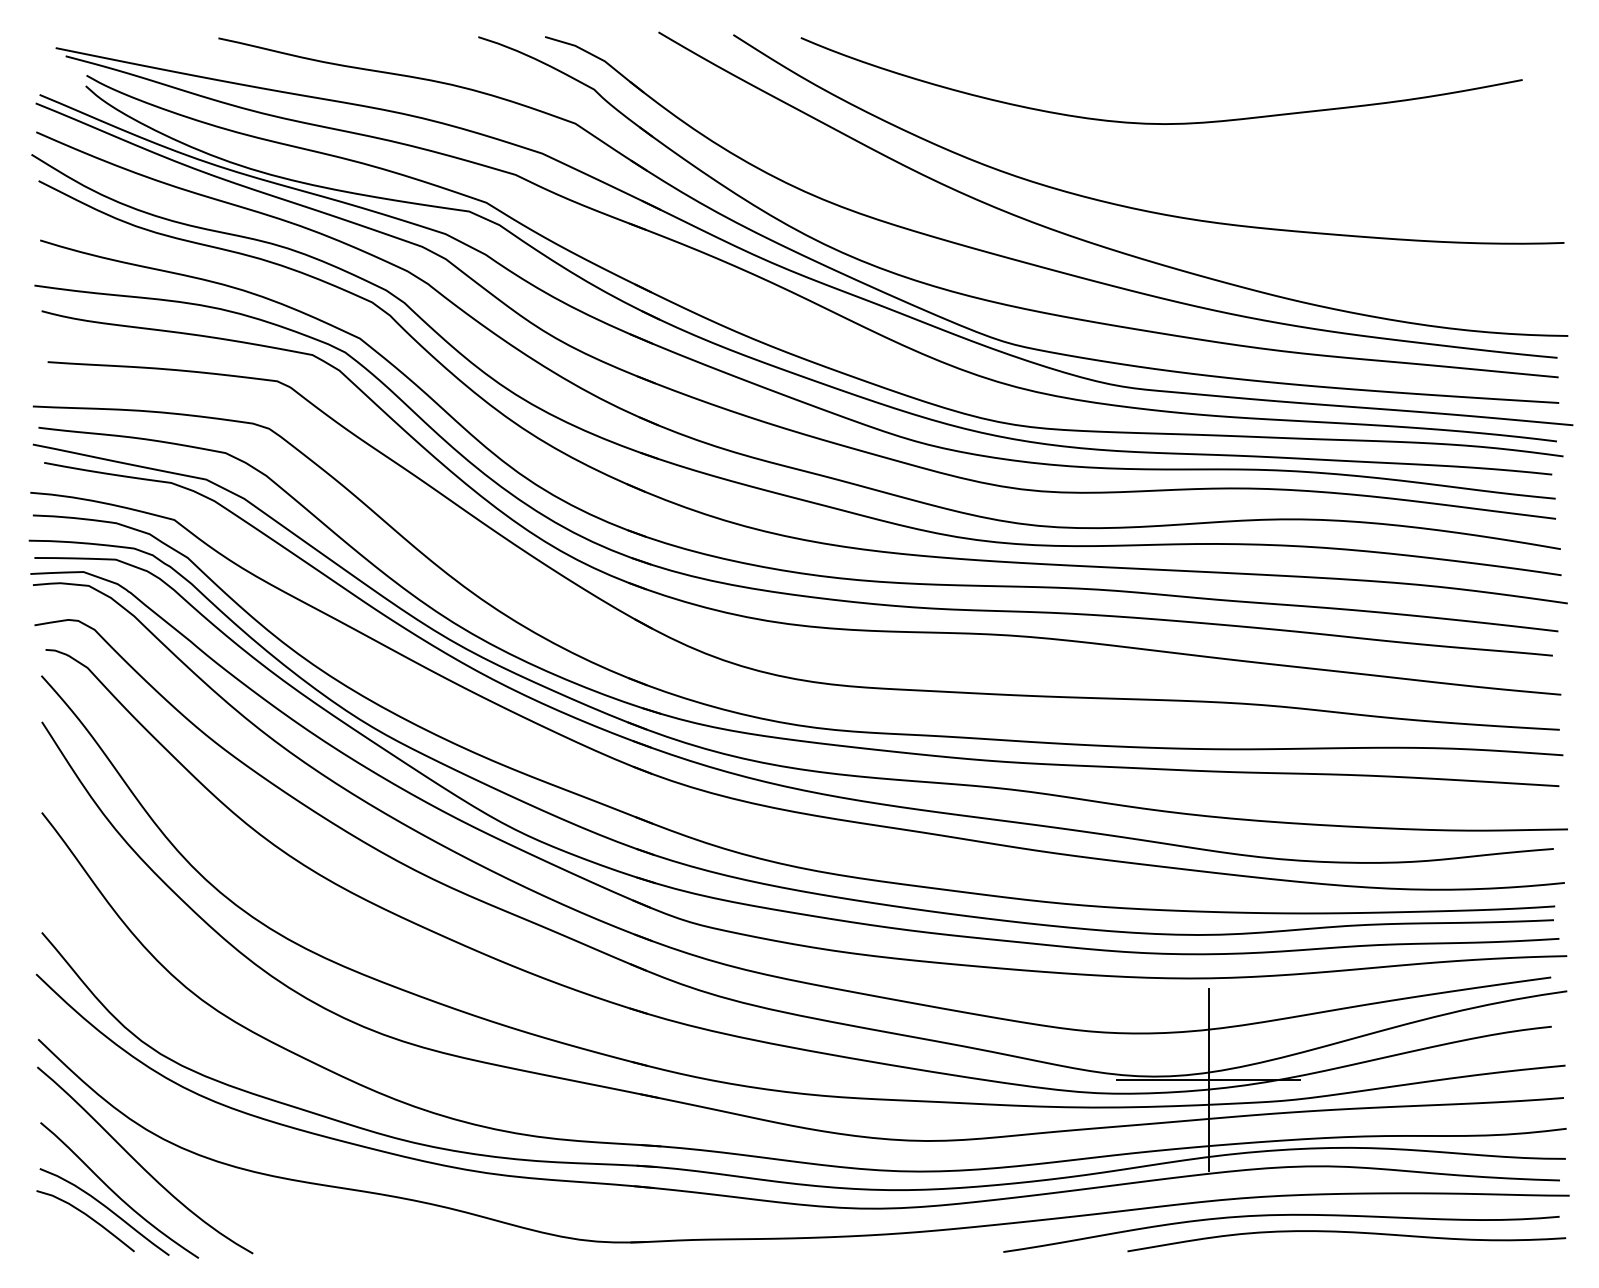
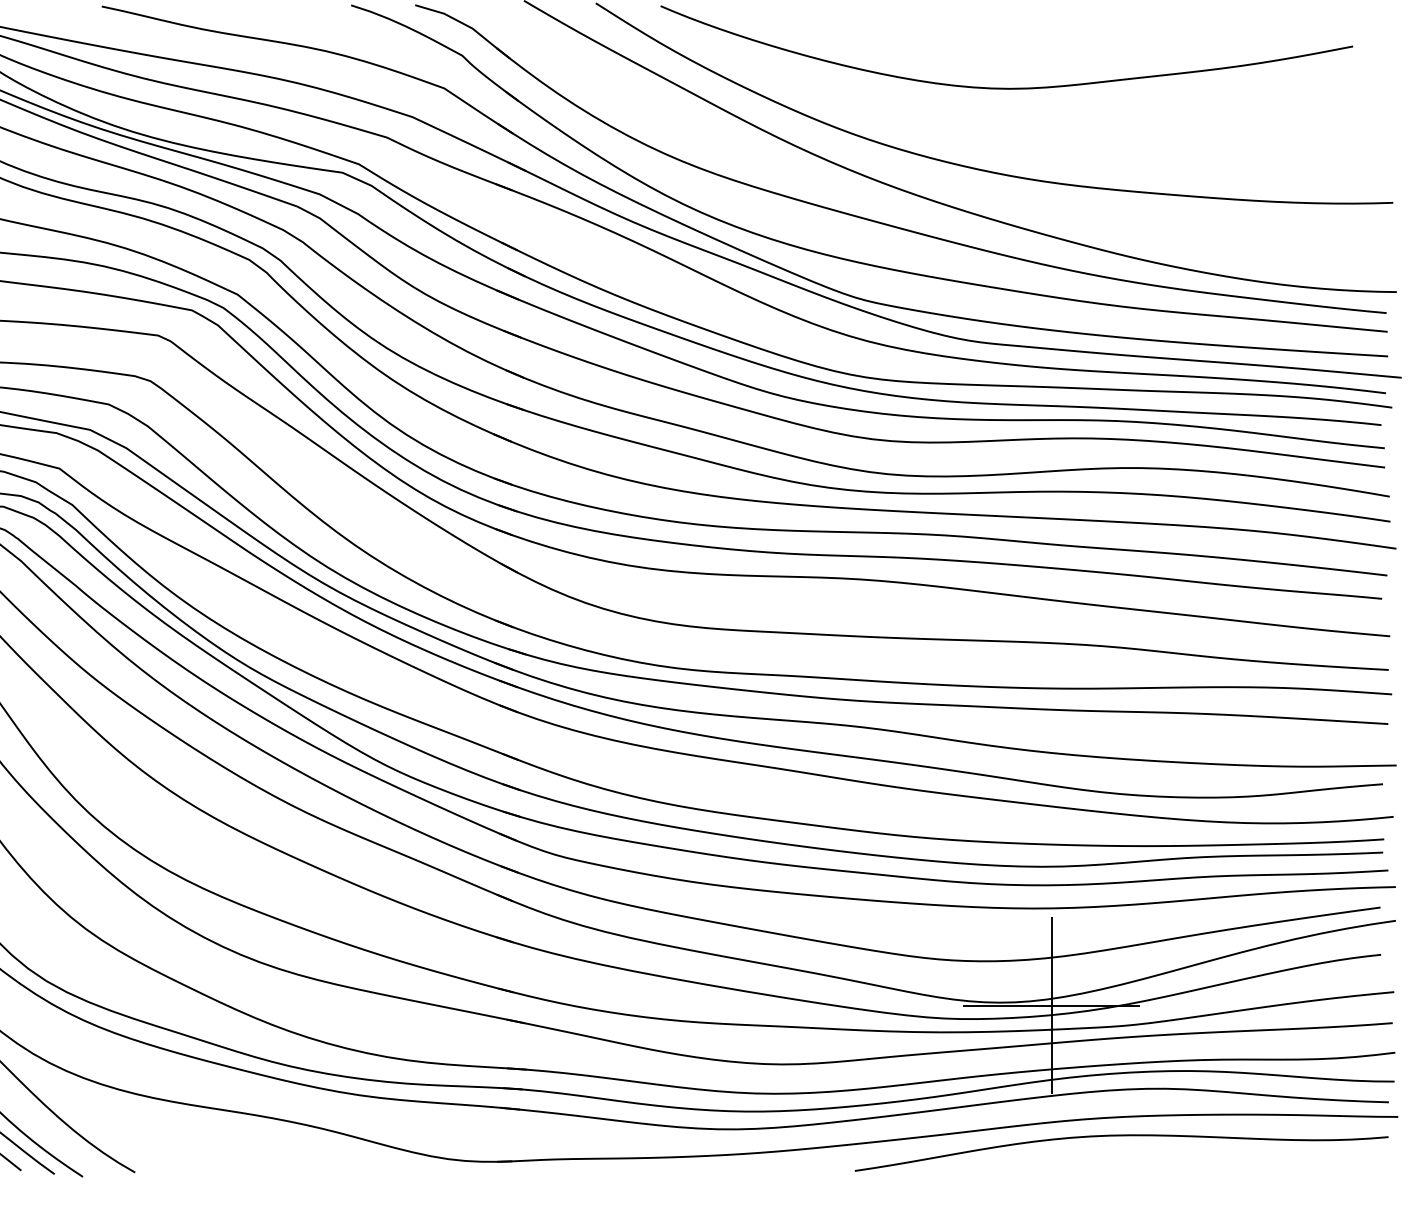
curve: (1349, 1233) -> (1186, 1153), removed

